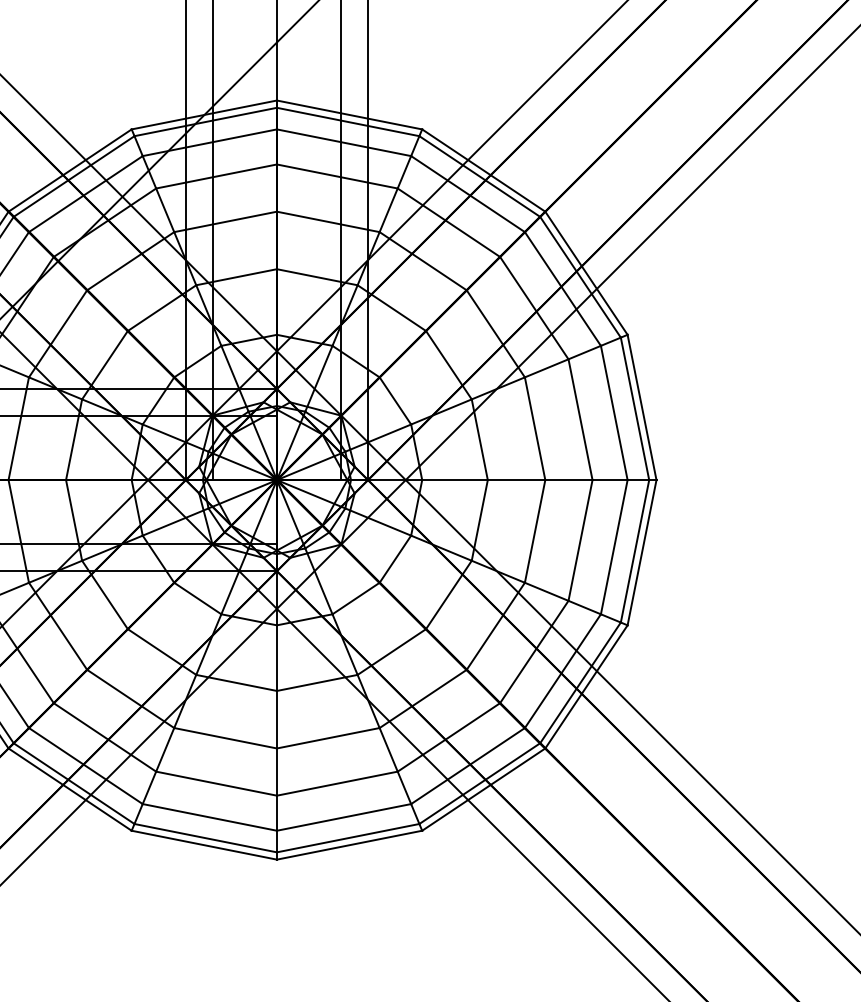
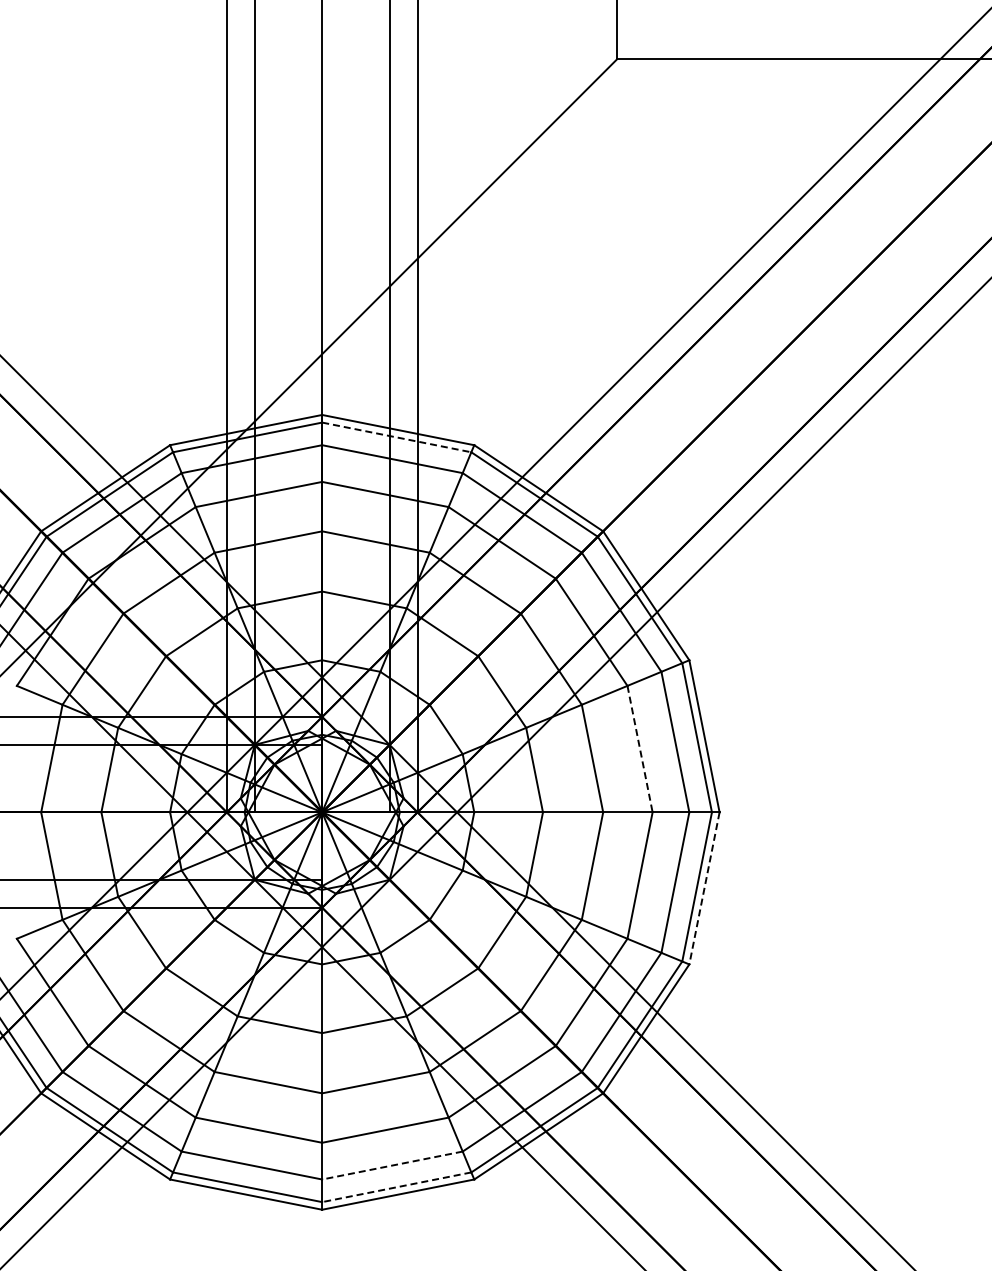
line: (348, 122) -> (397, 437), solid -> dashed
line: (580, 420) -> (640, 749), solid -> dashed
line: (642, 552) -> (704, 888), solid -> dashed
line: (344, 817) -> (392, 1165), solid -> dashed
line: (347, 838) -> (396, 1187), solid -> dashed

